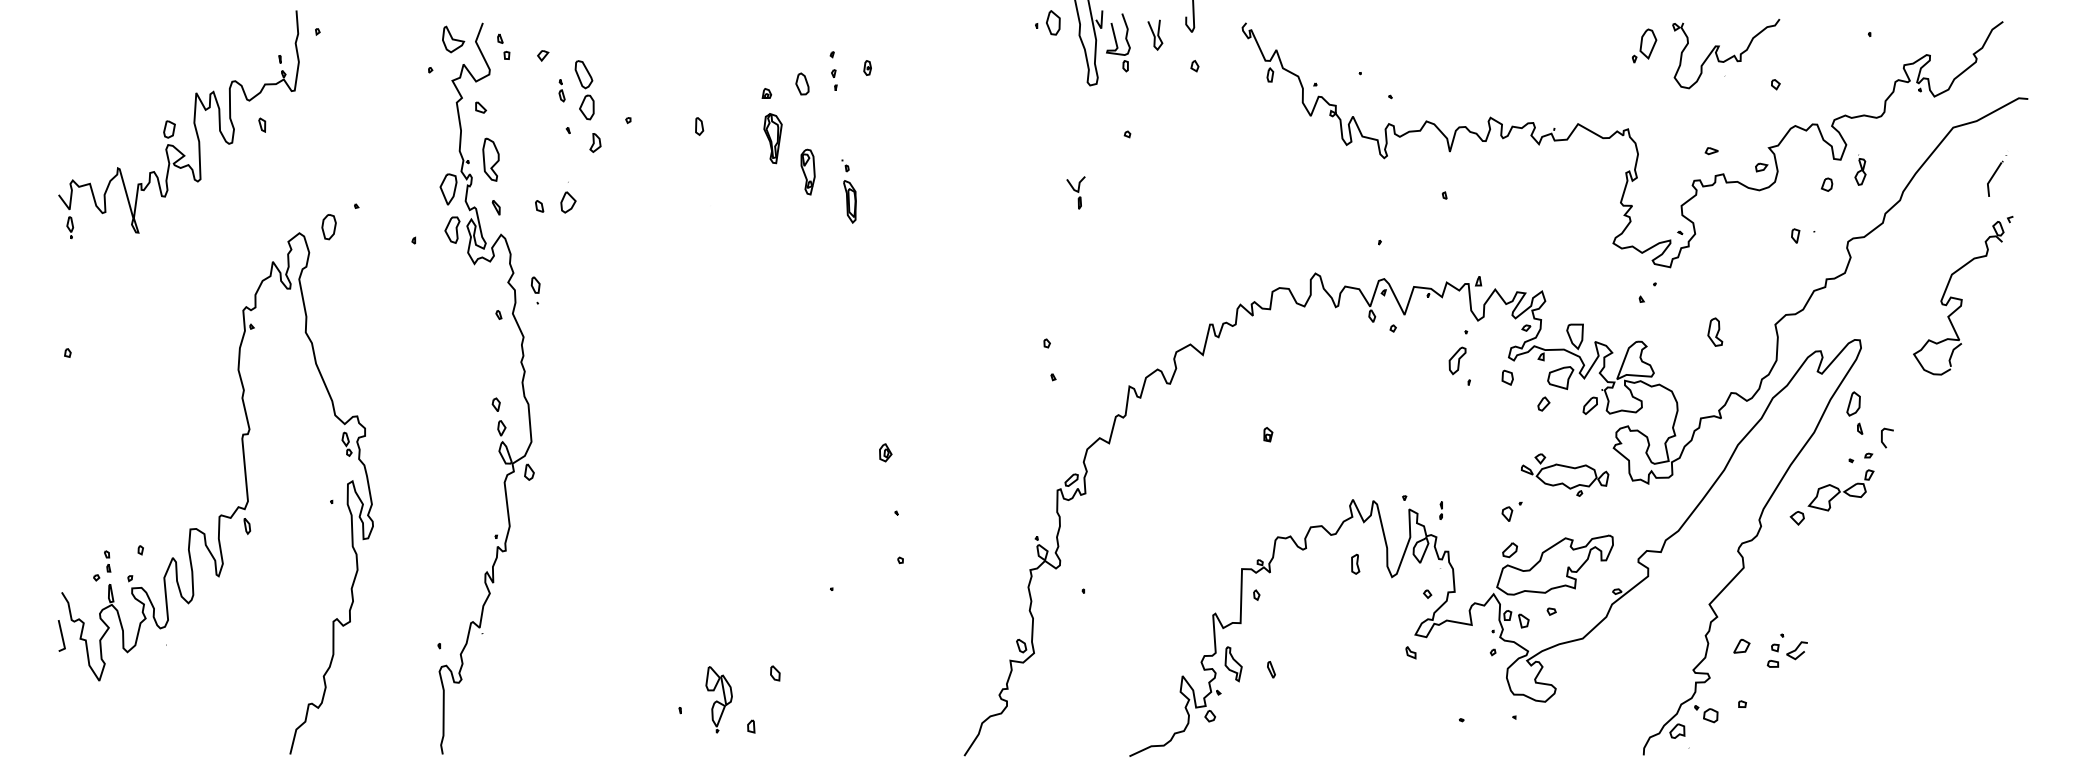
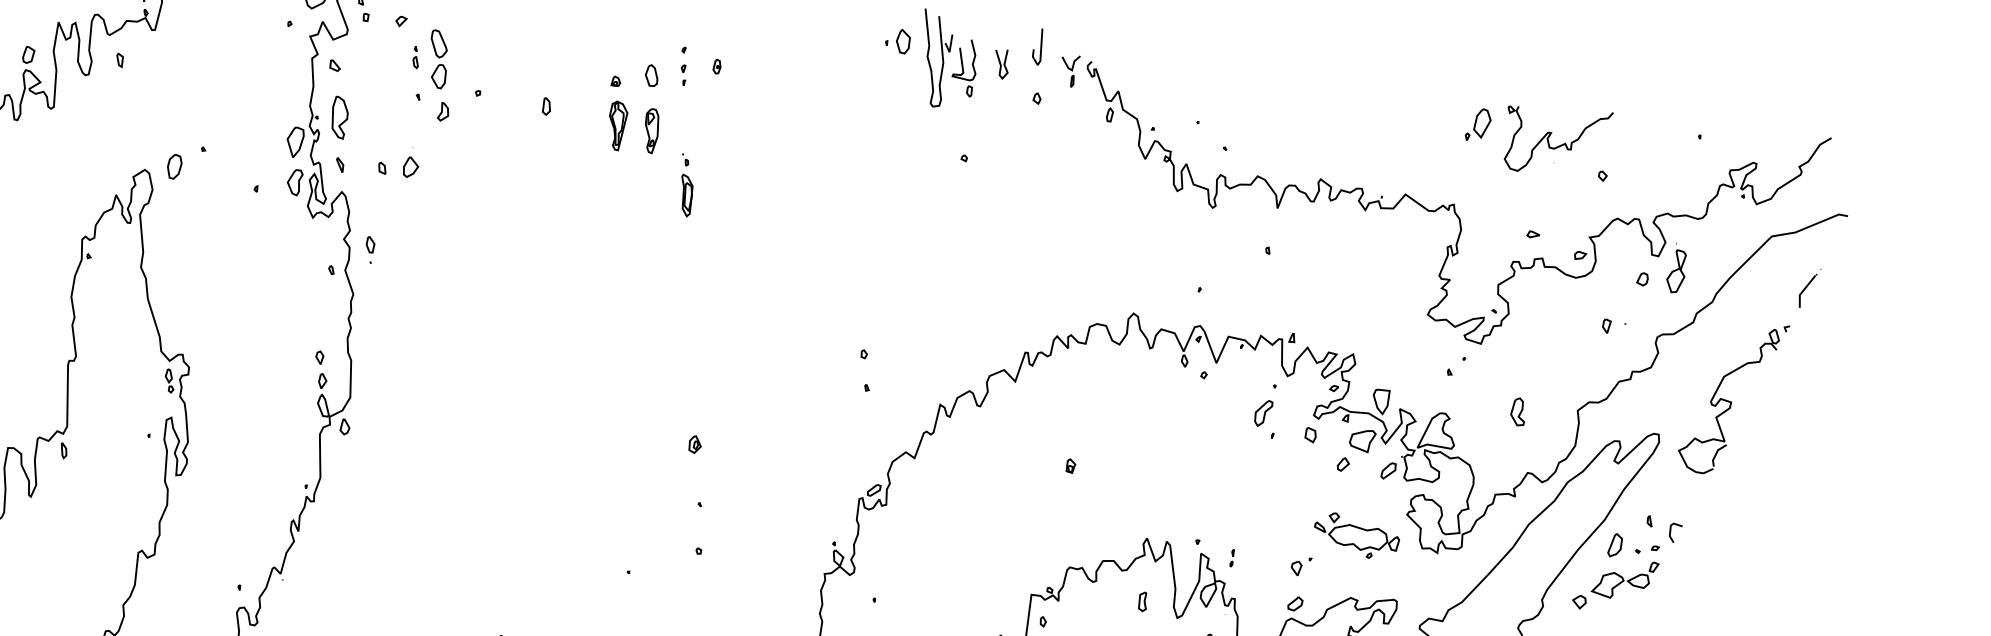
part: (1860, 169) -> (1676, 267), size x1.67
part: (807, 171) -> (651, 130), moved
part: (1075, 192) -> (1069, 70), moved
part: (1963, 295) -> (1733, 398), moved
part: (1853, 403) -> (1615, 544), moved

